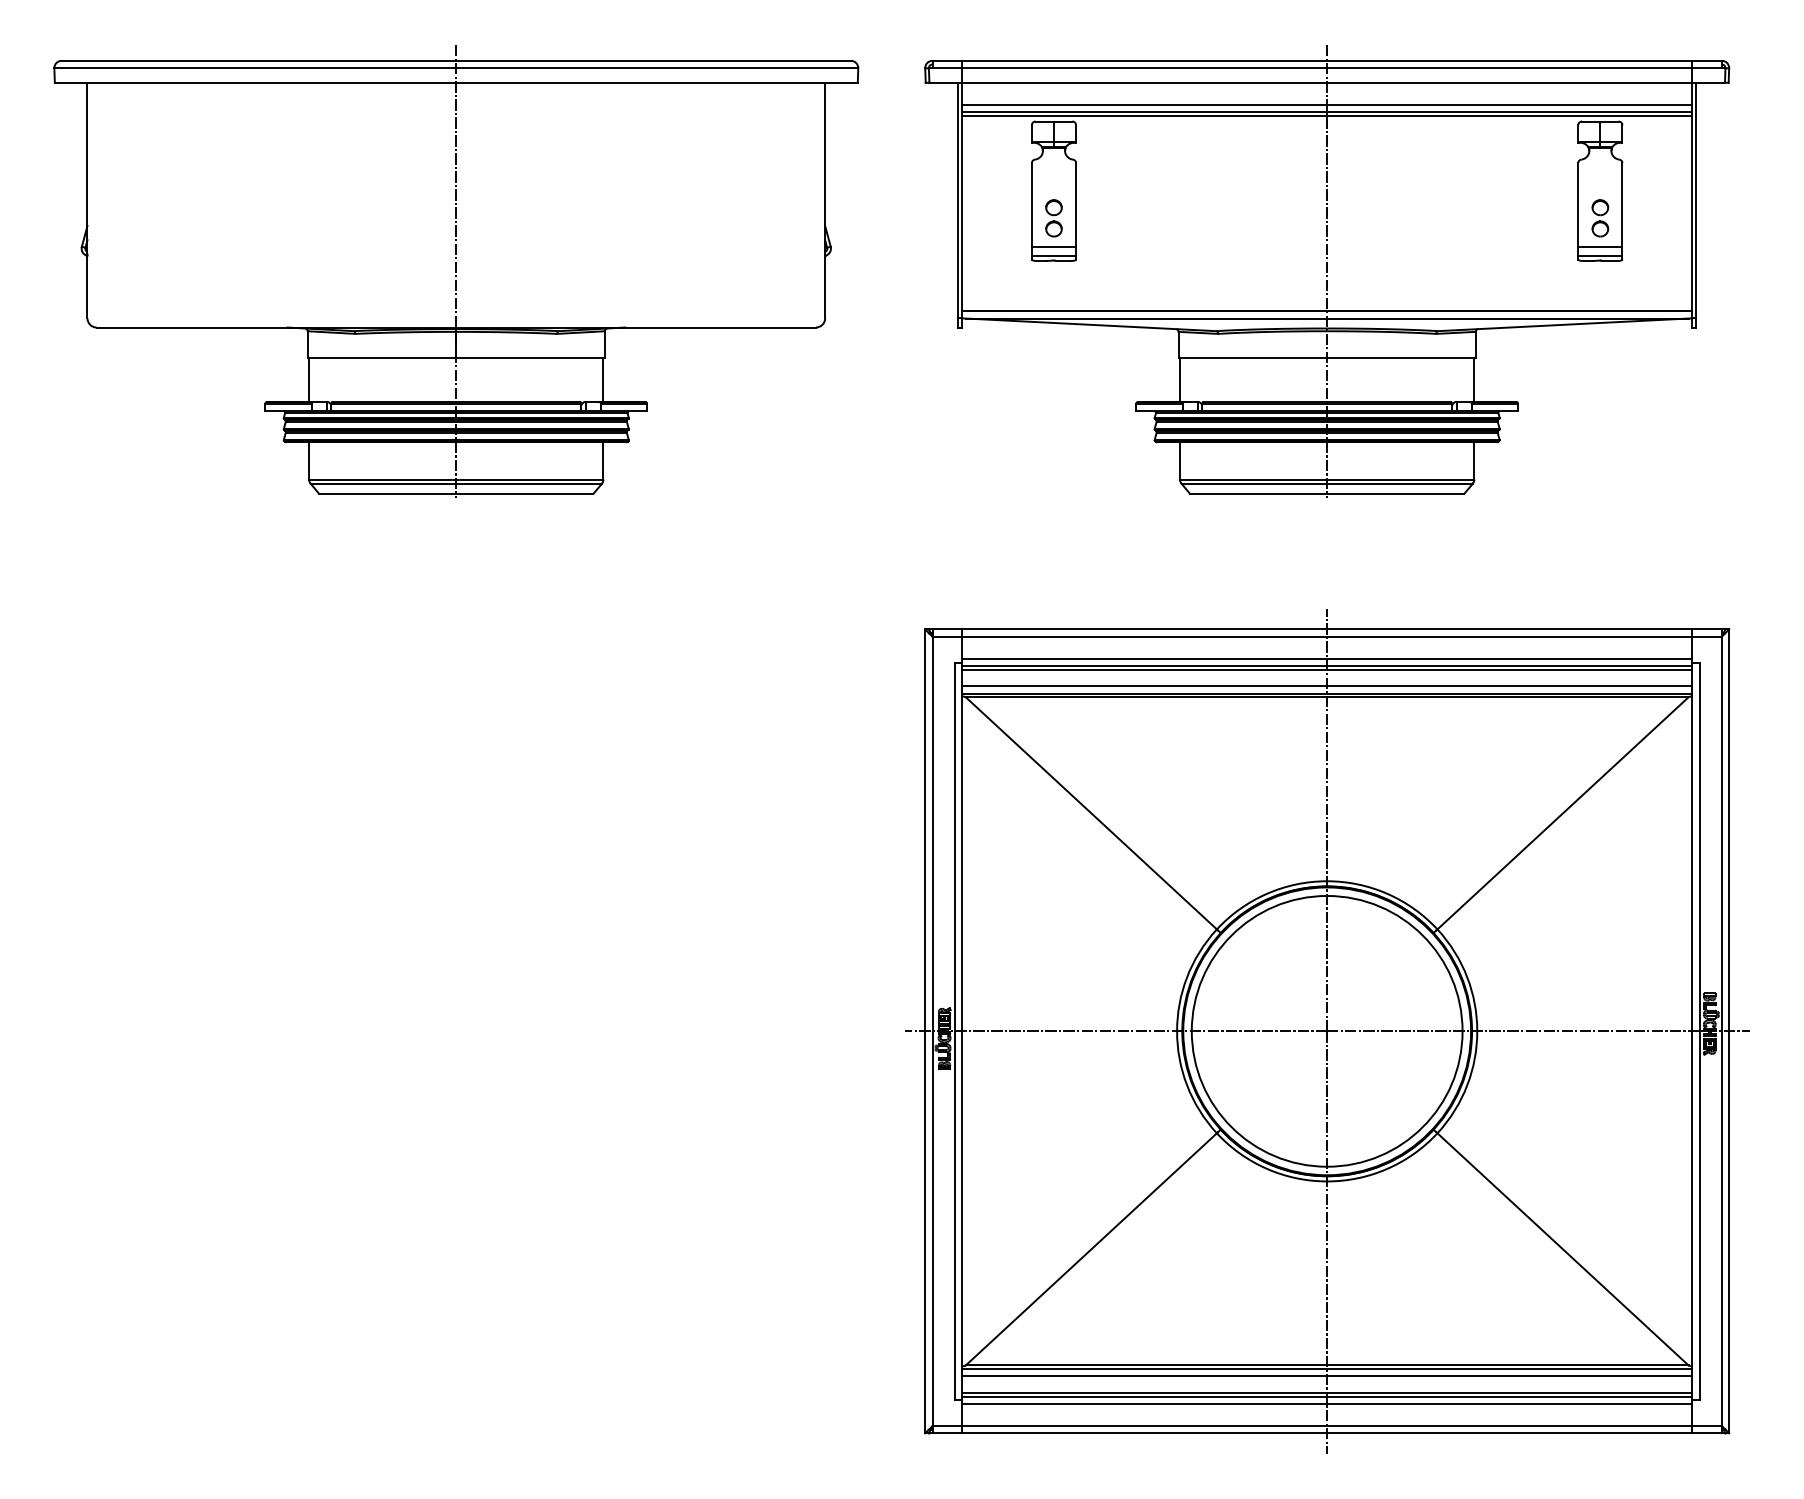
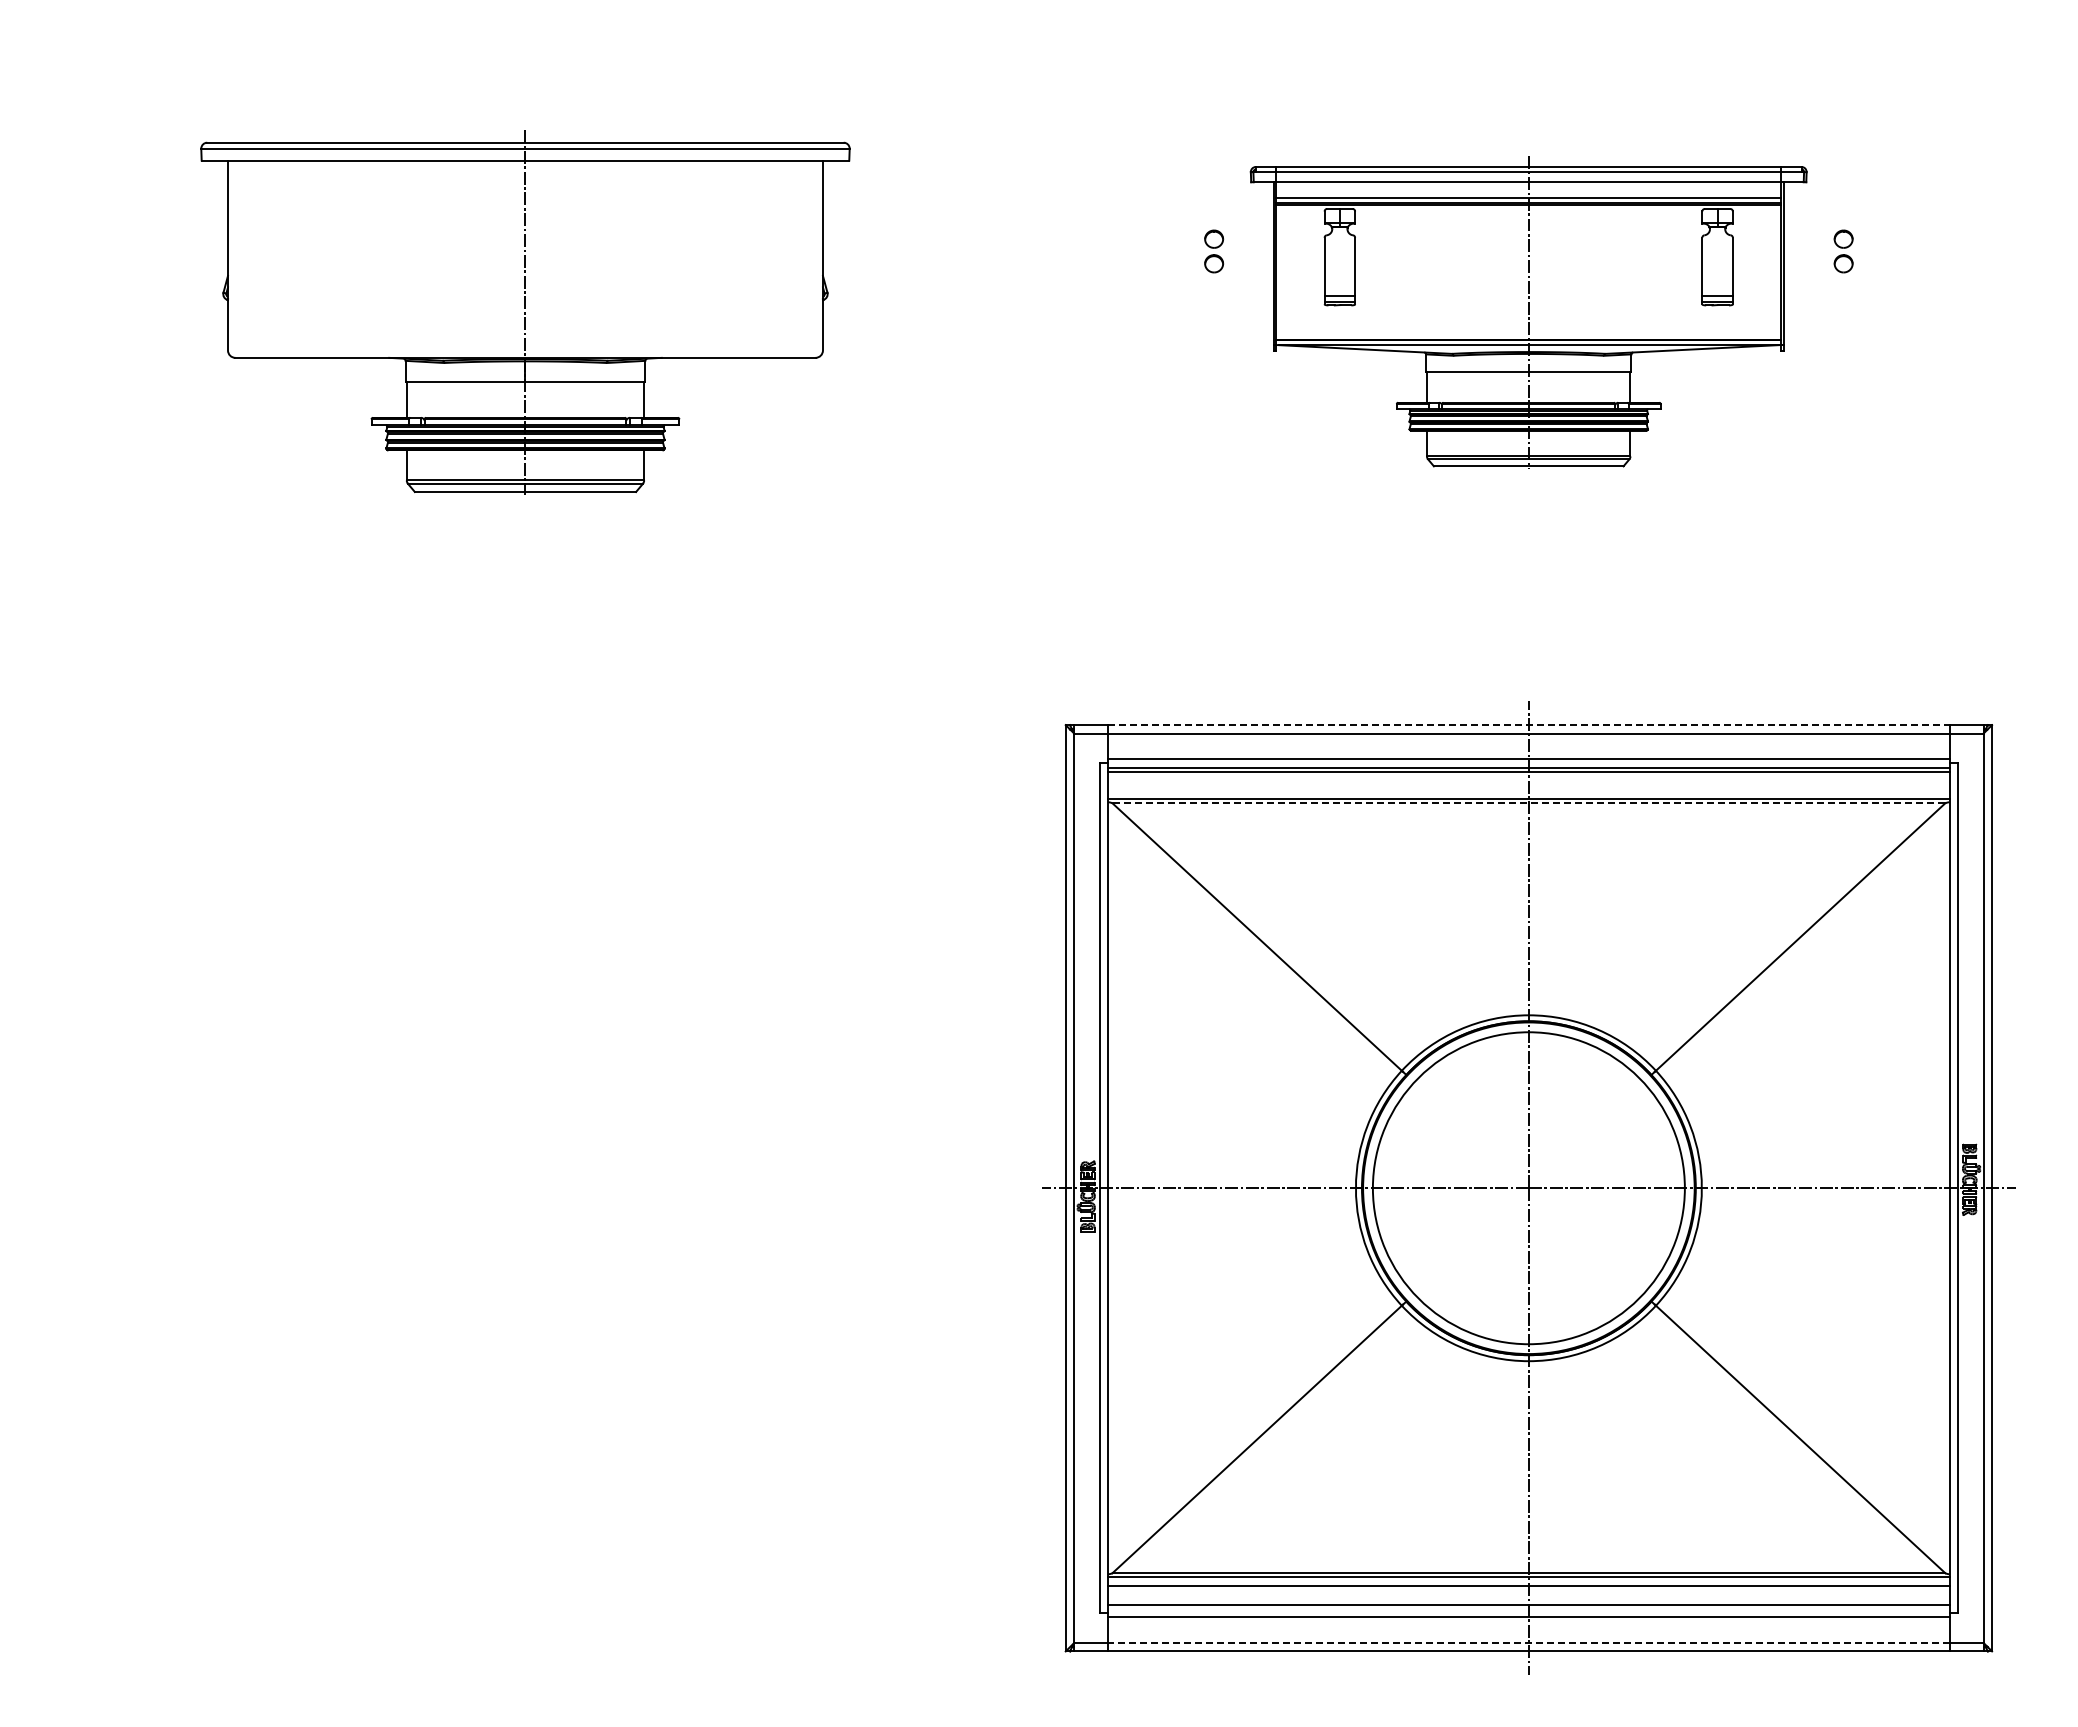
part: (456, 271) -> (525, 312), size x0.7
part: (1326, 271) -> (1528, 312), size x0.6
line: (1326, 629) -> (1528, 725), solid -> dashed
line: (1326, 686) -> (1528, 790), removed
line: (1326, 697) -> (1528, 803), solid -> dashed
line: (1326, 1396) -> (1528, 1609), removed
line: (1326, 1425) -> (1528, 1642), solid -> dashed

